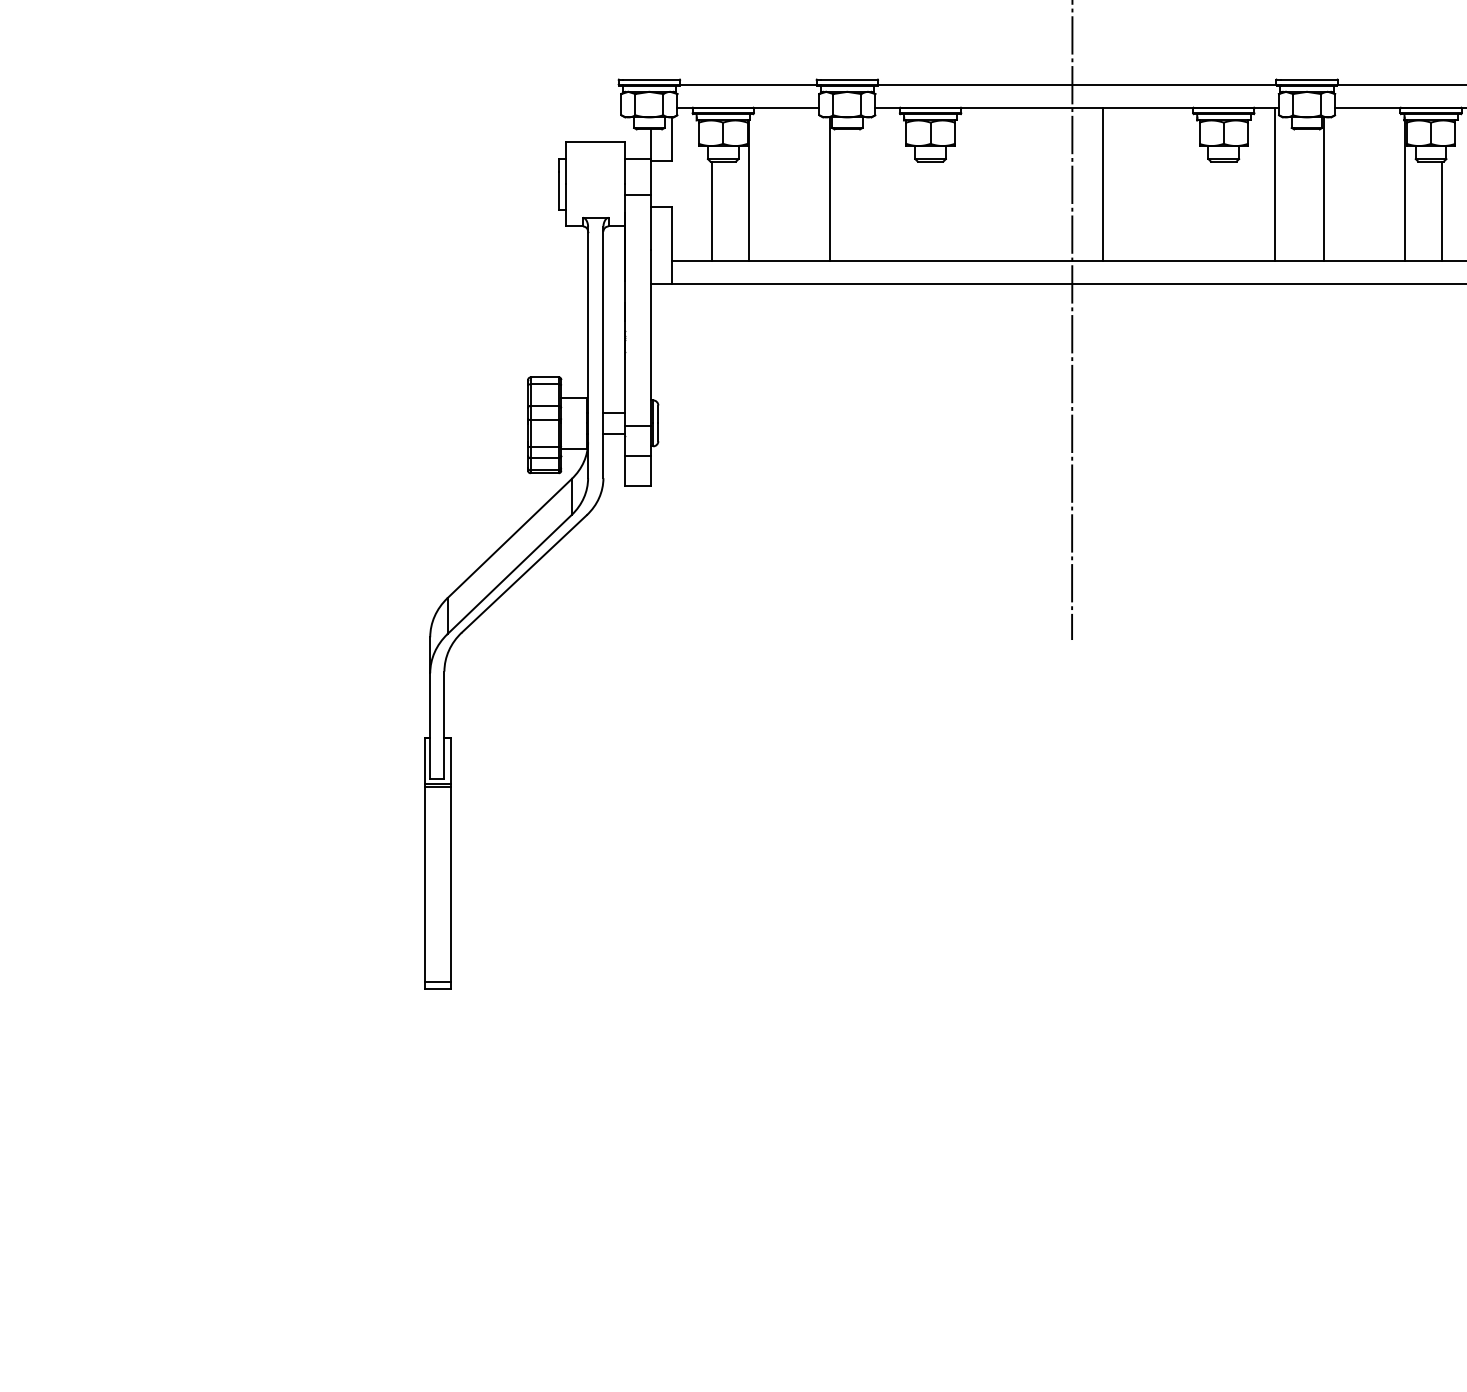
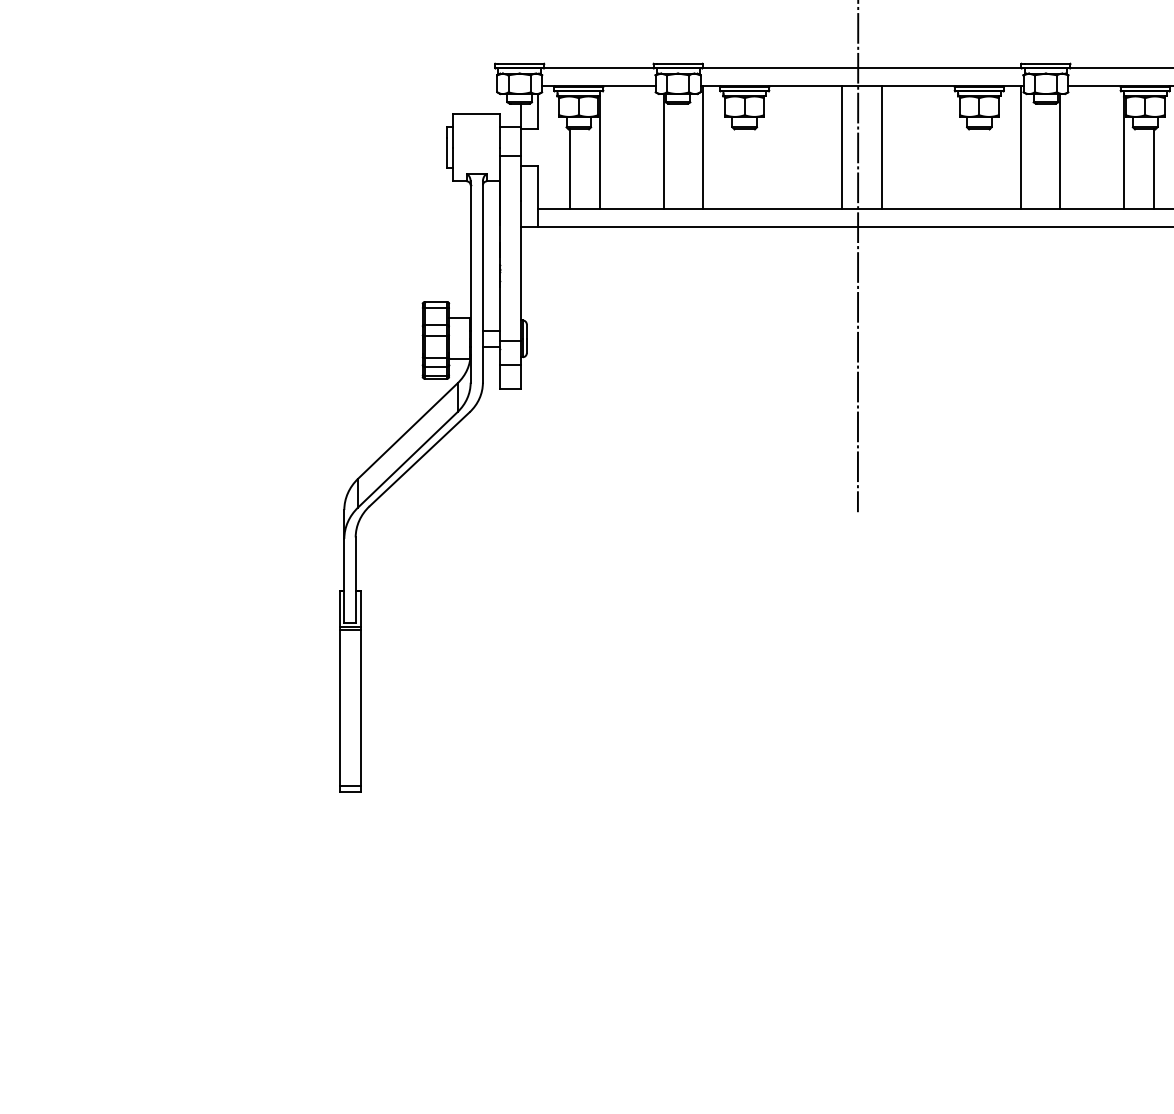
line: (879, 184) -> (703, 147), added
line: (1051, 184) -> (841, 147), added

